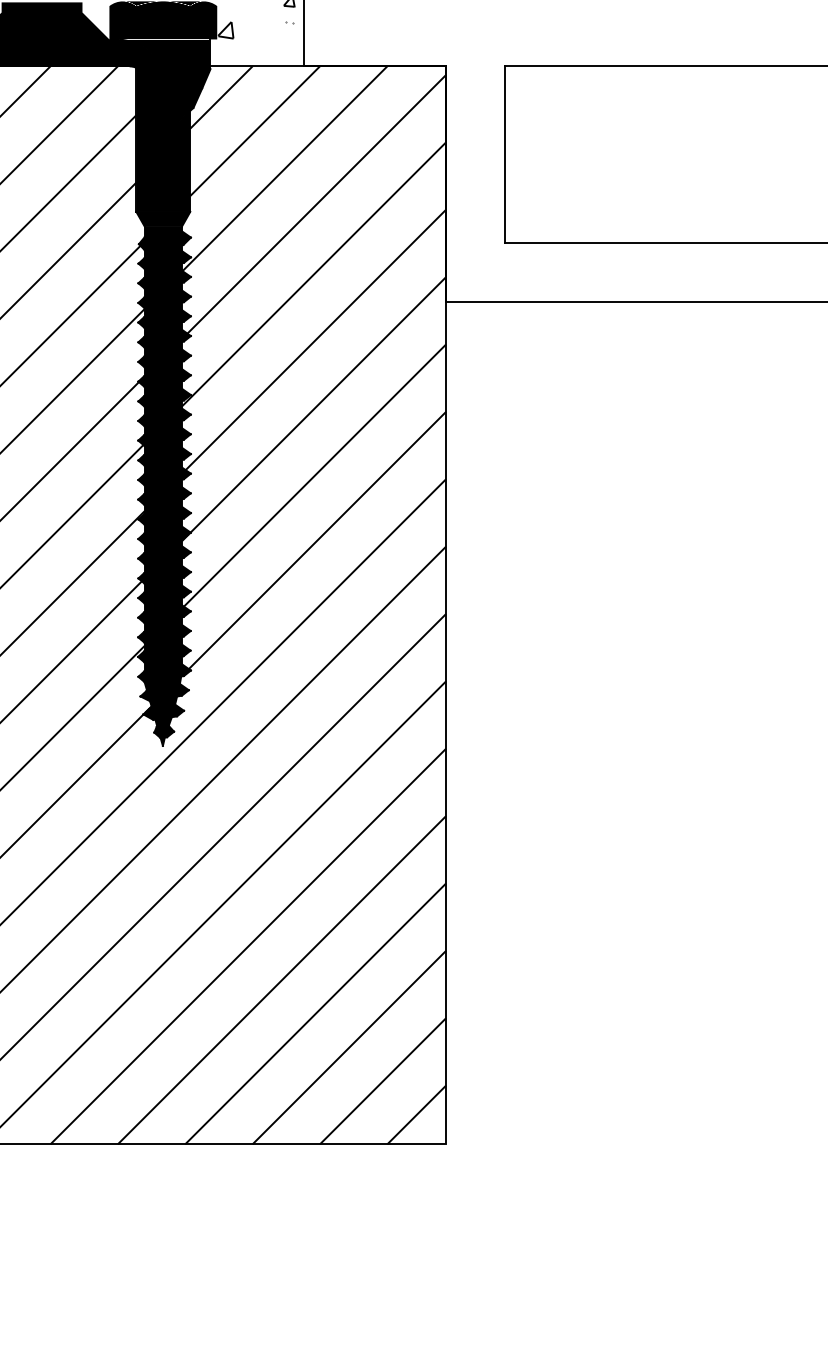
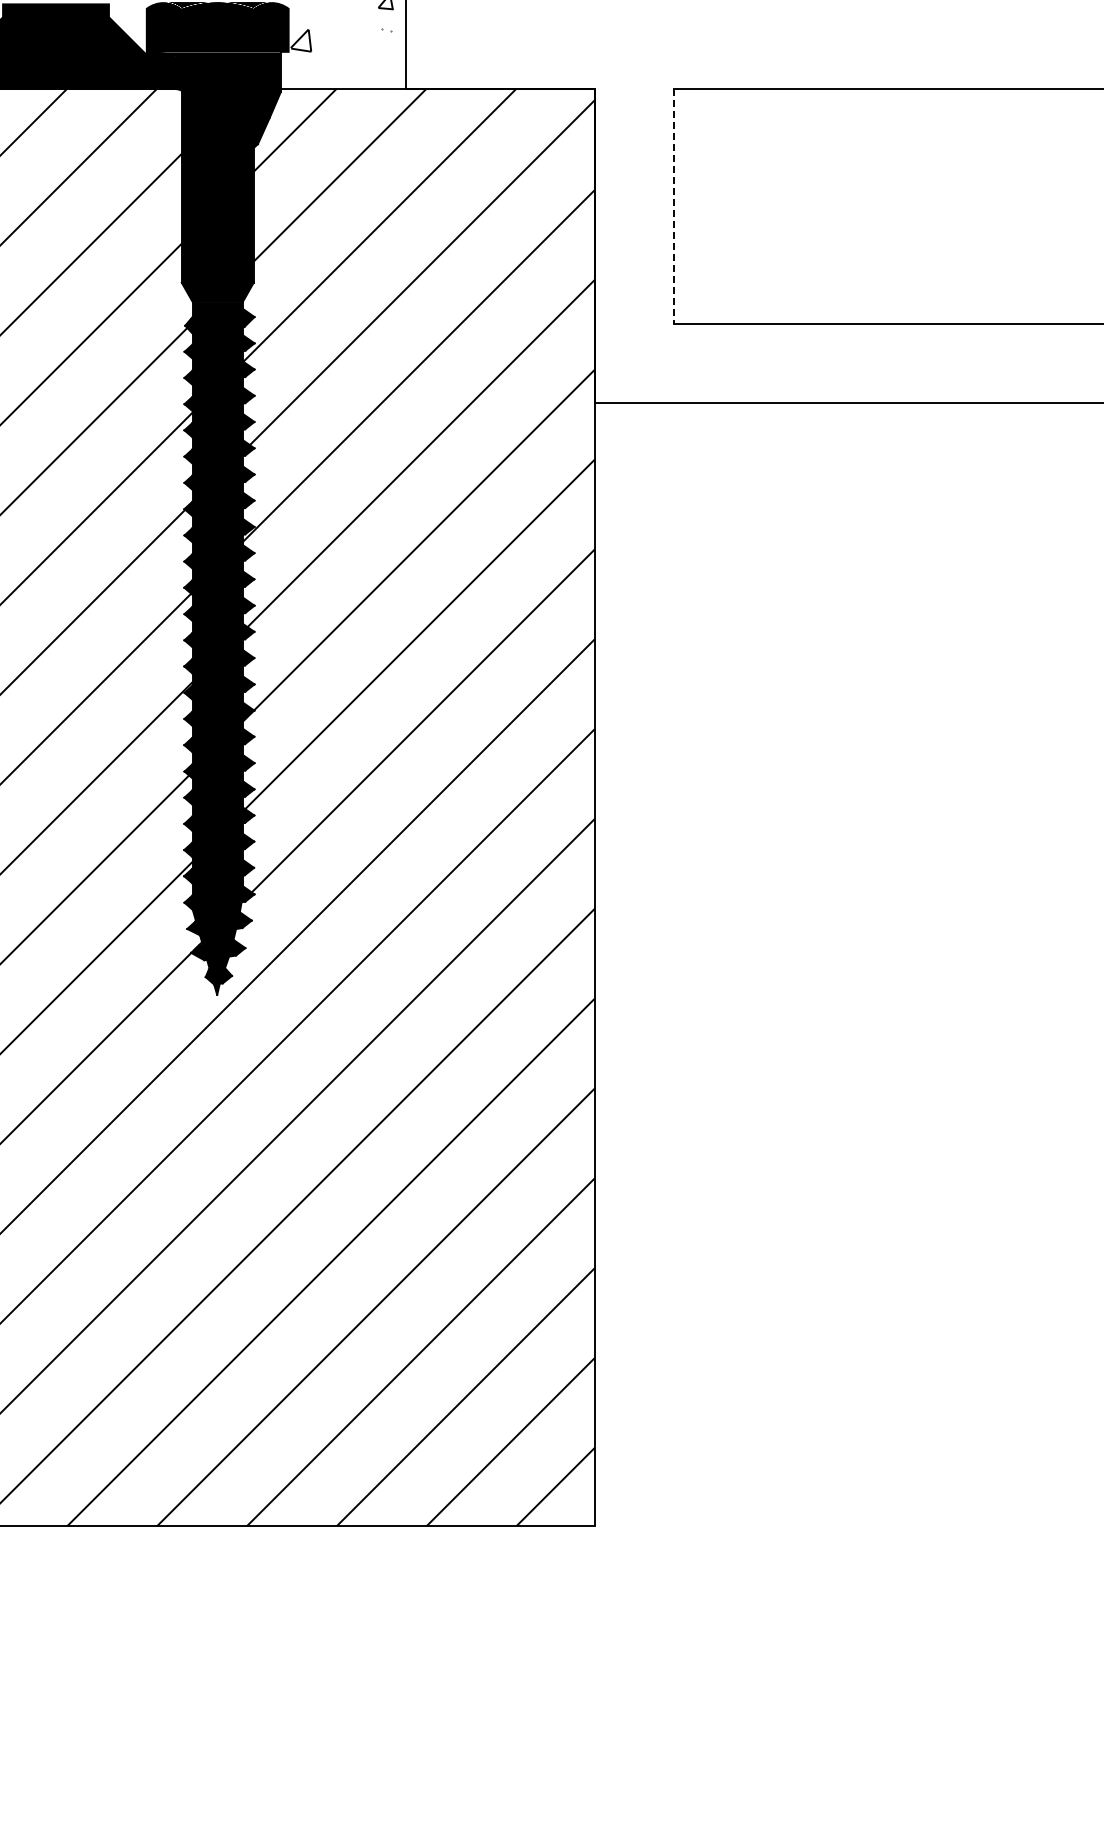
line: (505, 154) -> (673, 206), solid -> dashed

